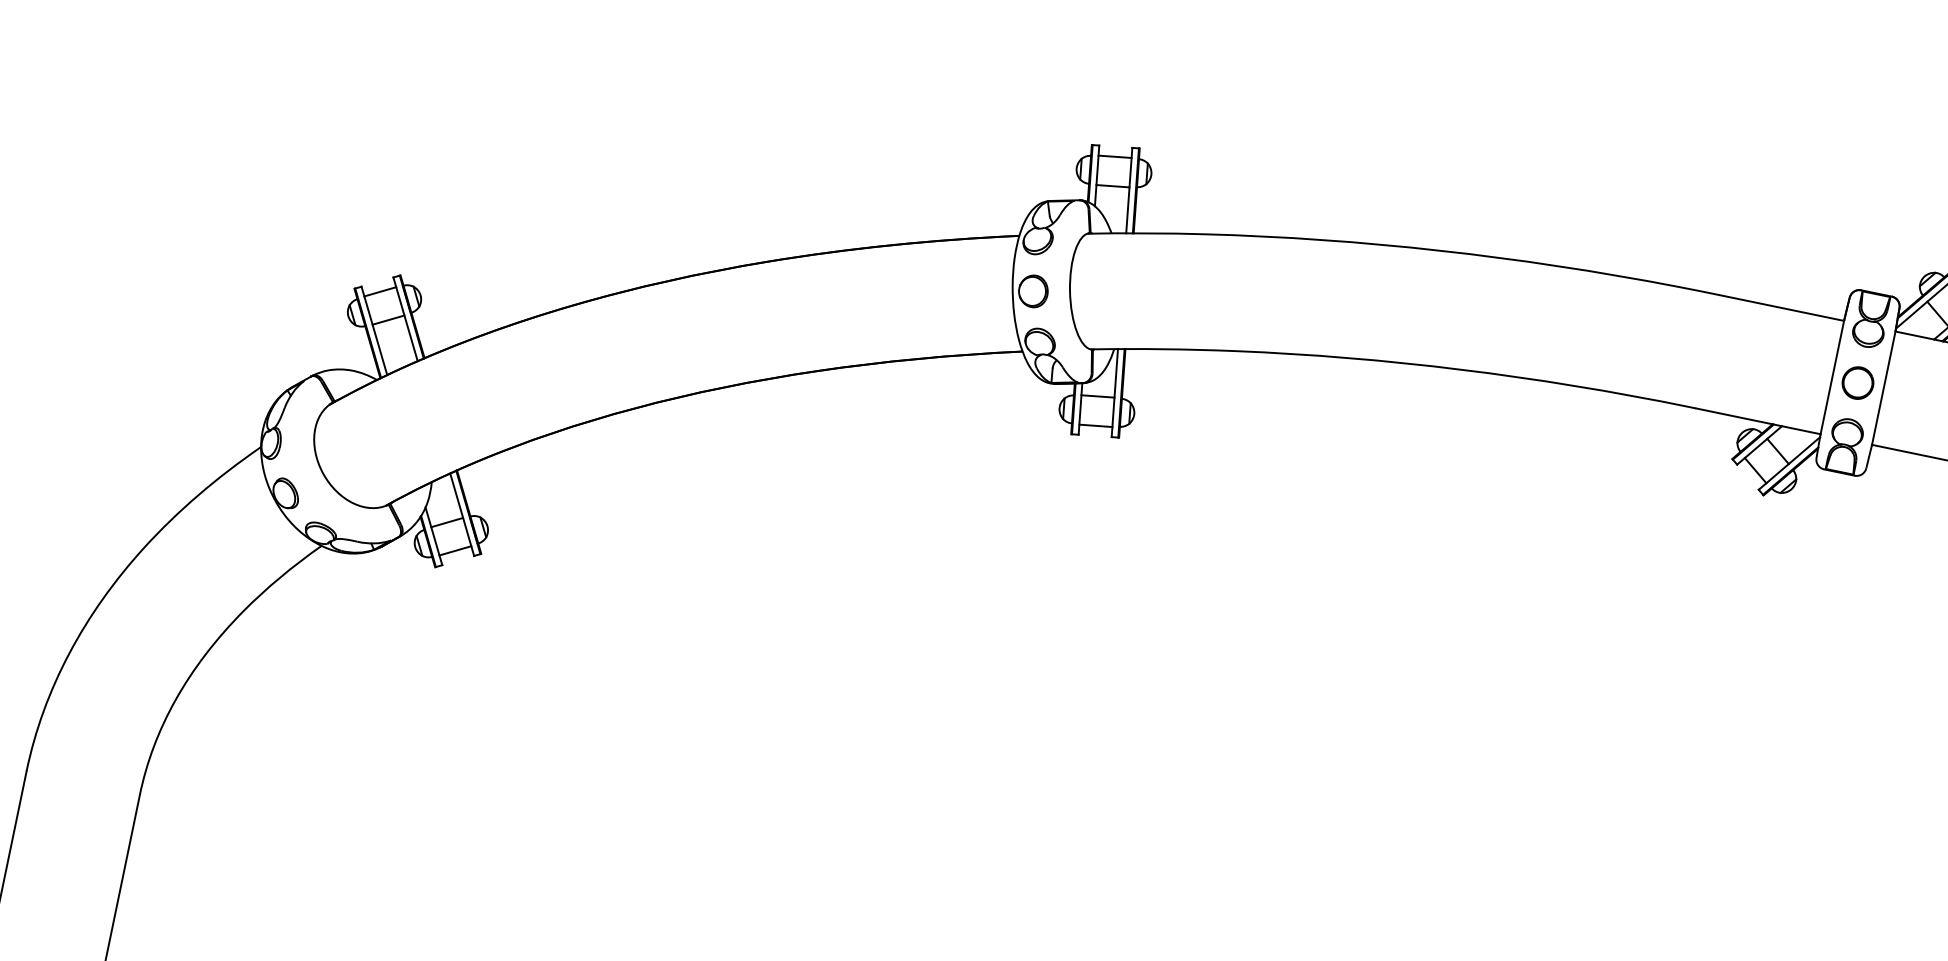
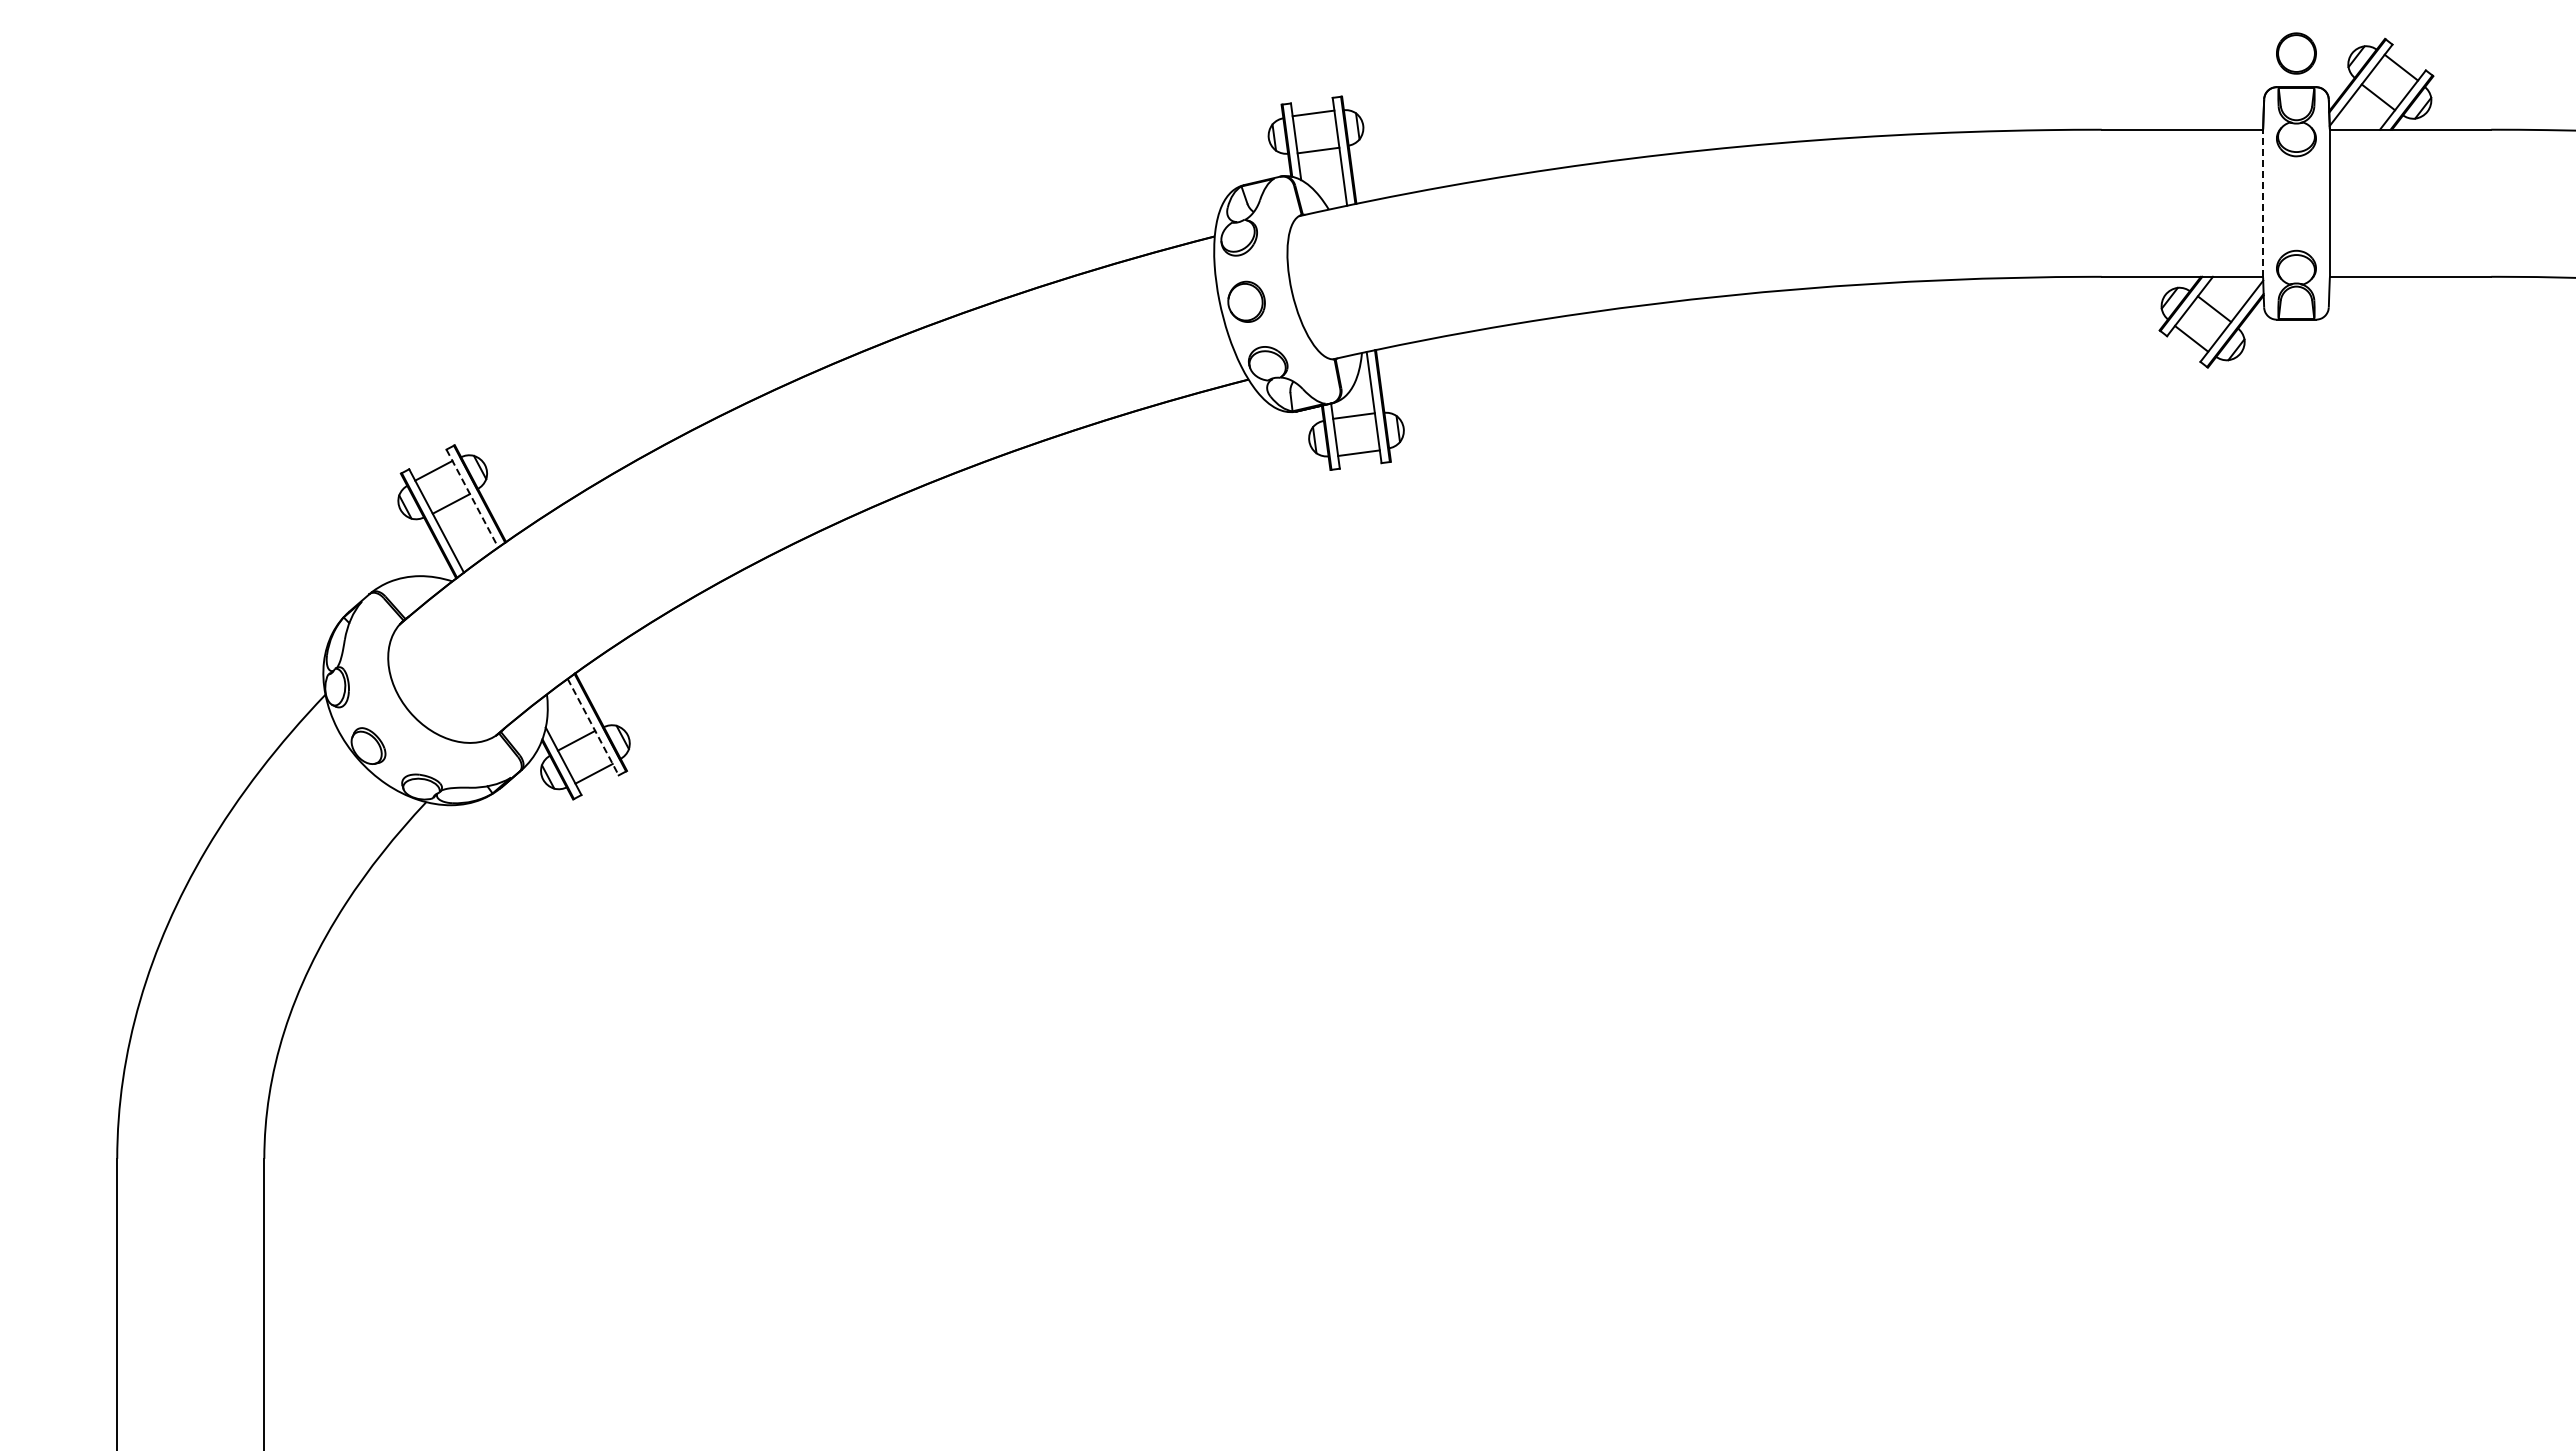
line: (405, 320) -> (472, 499), solid -> dashed
line: (1832, 377) -> (2263, 202), solid -> dashed
part: (1858, 383) -> (2296, 53), moved
line: (462, 515) -> (593, 727), solid -> dashed

